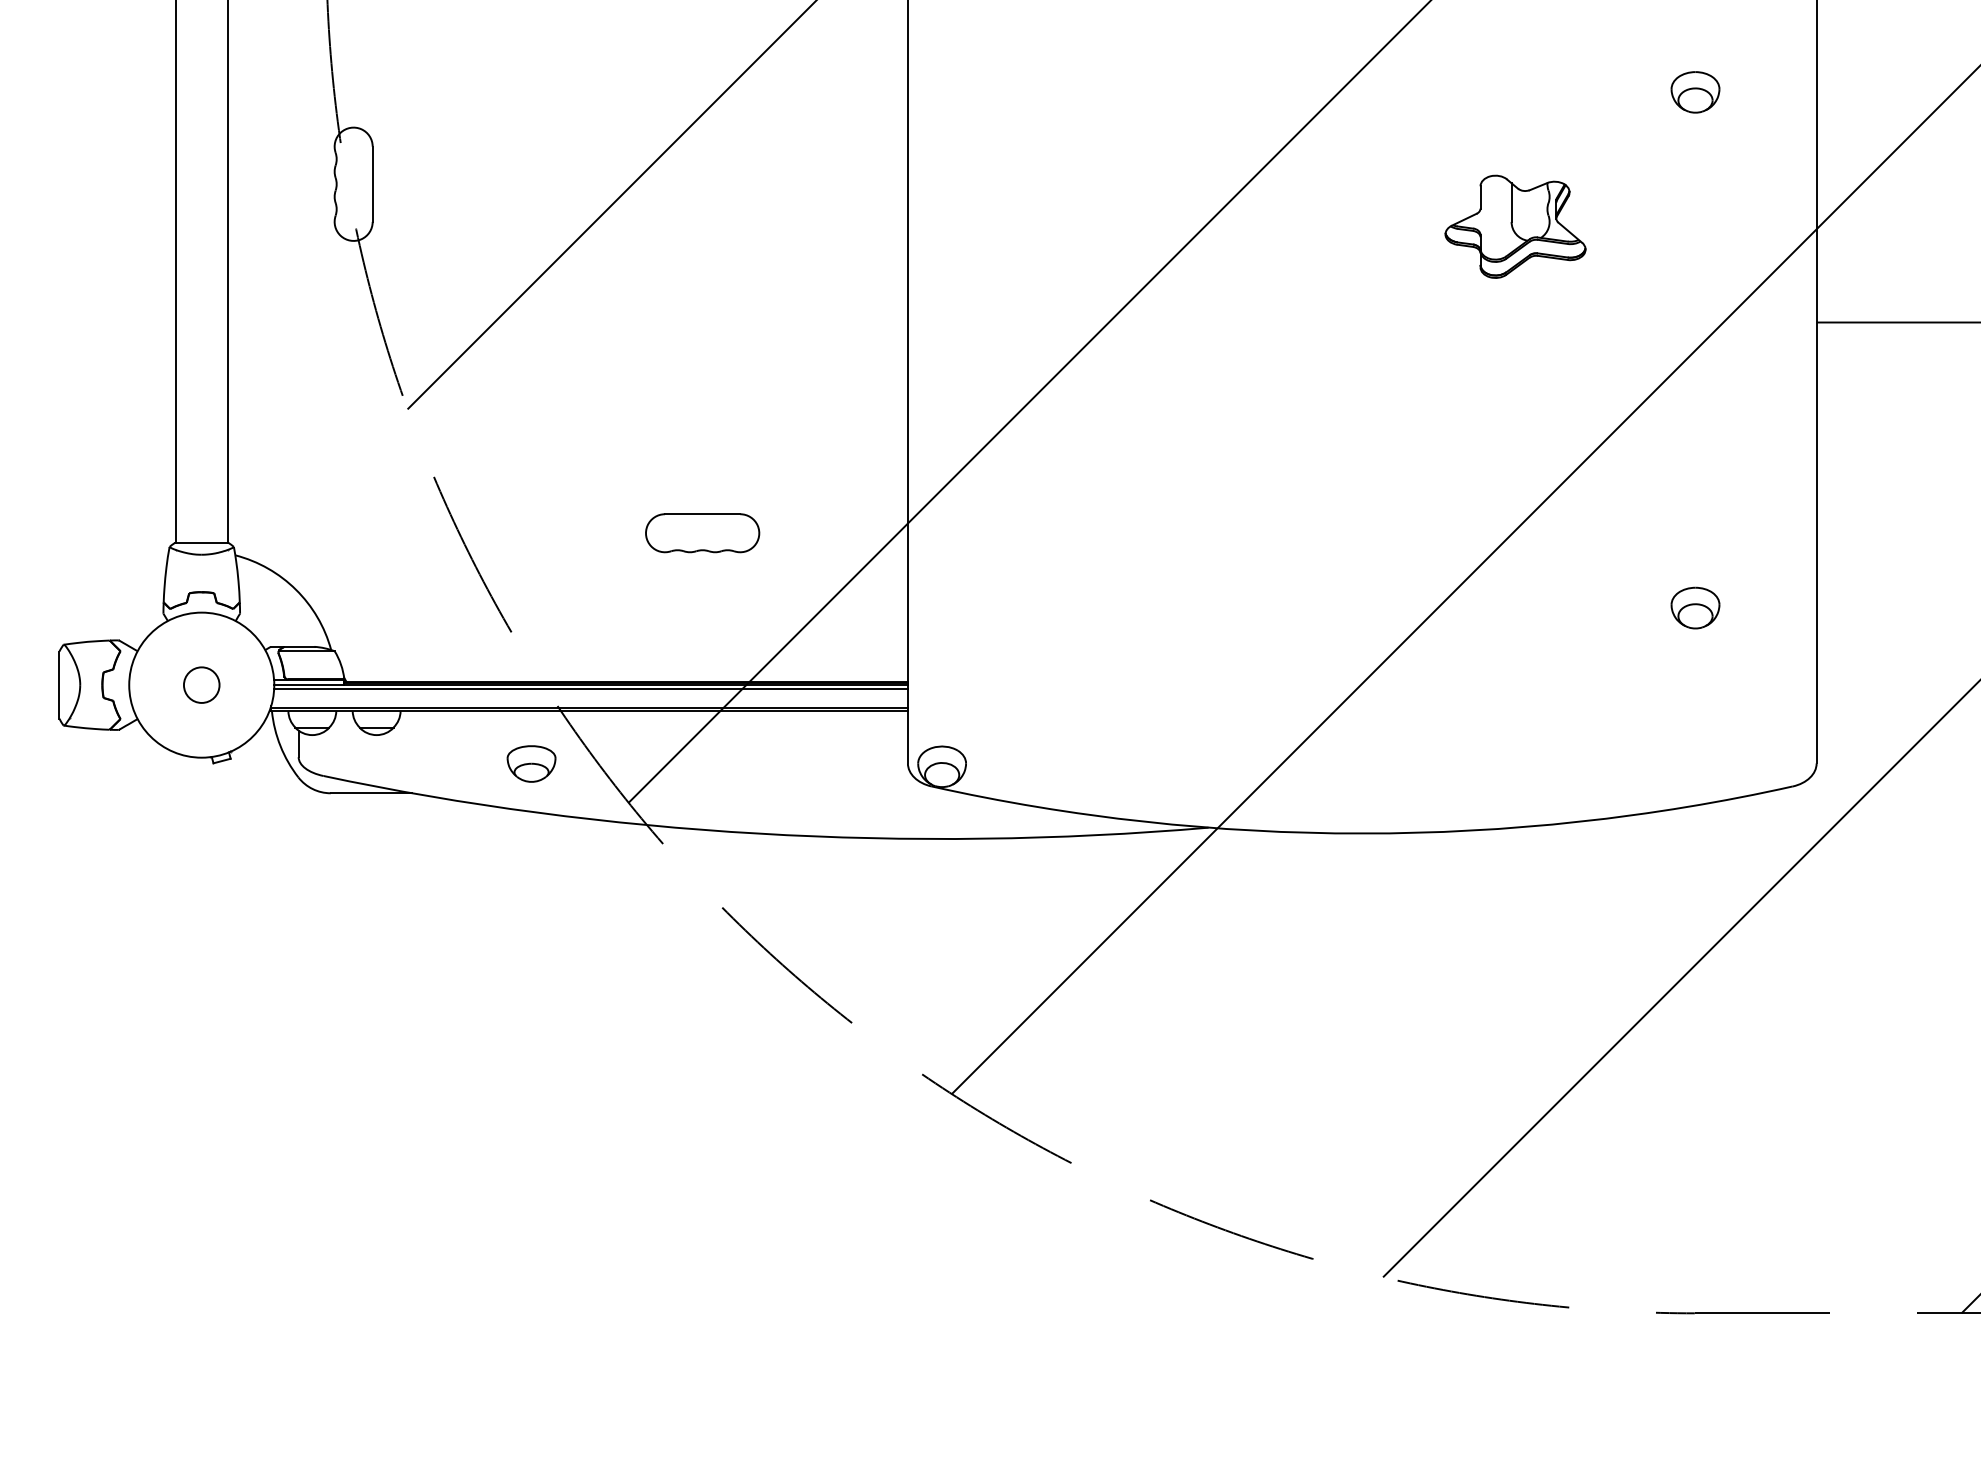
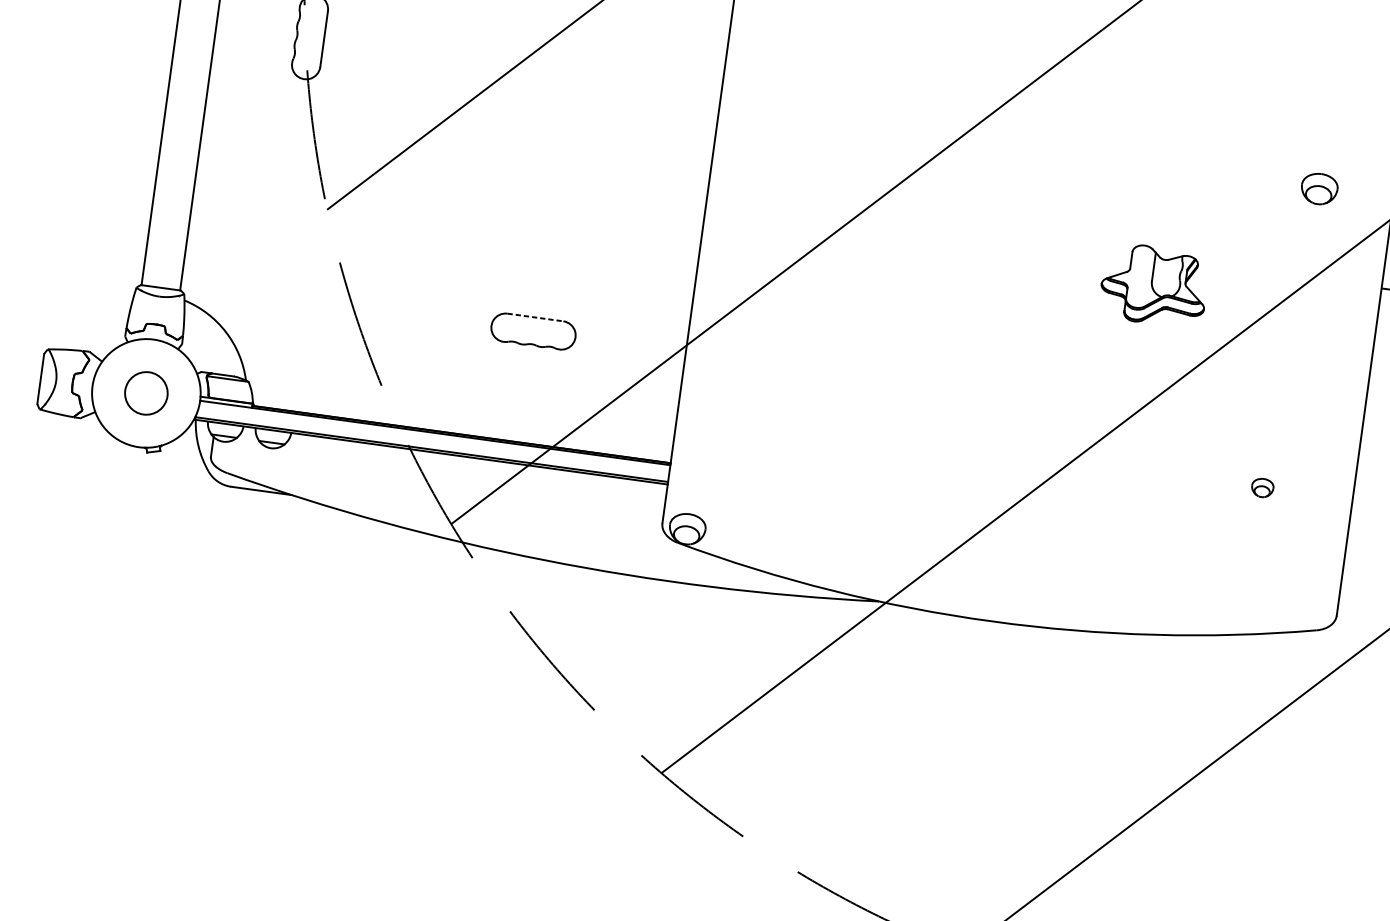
part: (1695, 92) -> (1319, 189), moved
part: (1515, 226) -> (1154, 285), moved
line: (702, 514) -> (535, 317), solid -> dashed
part: (1695, 607) -> (1262, 487), size x0.6
circle: (201, 684) -> (146, 392), size x1.6
line: (590, 688) -> (434, 435), removed
part: (531, 763) -> (383, 485), removed

